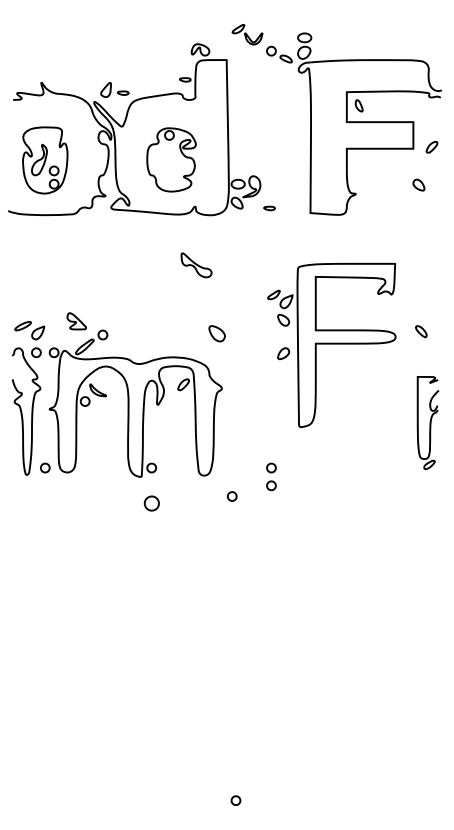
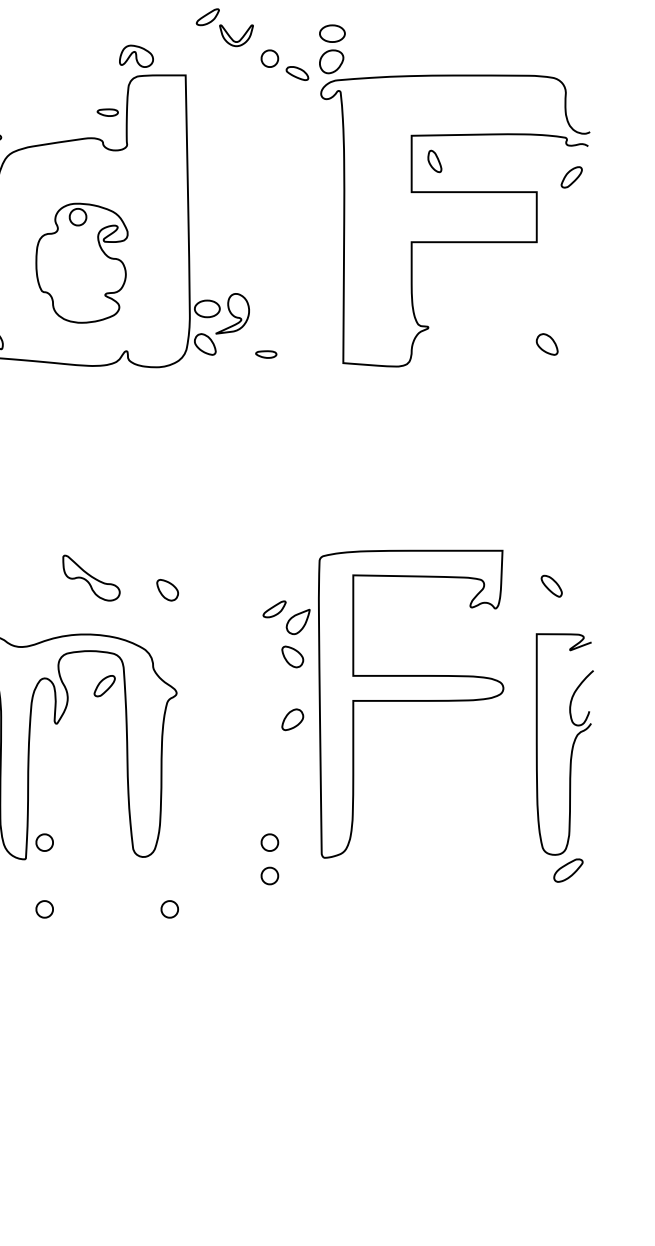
part: (431, 147) -> (570, 177), moved
part: (418, 184) -> (546, 343), moved
part: (196, 265) -> (91, 578), moved
part: (216, 333) -> (166, 589), size x0.71
part: (331, 345) -> (382, 704), moved
part: (427, 422) -> (563, 756), size x1.43
part: (232, 496) -> (170, 909), moved
part: (151, 503) -> (44, 909), size x0.62

